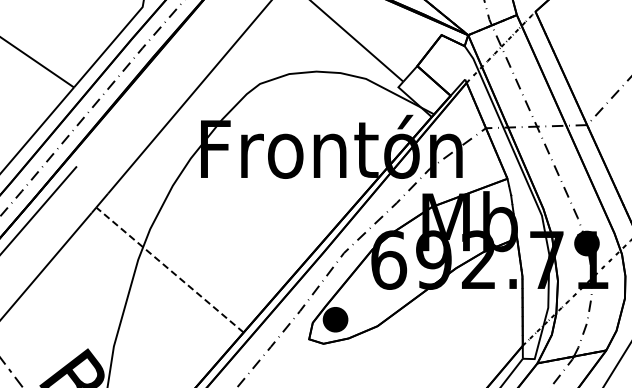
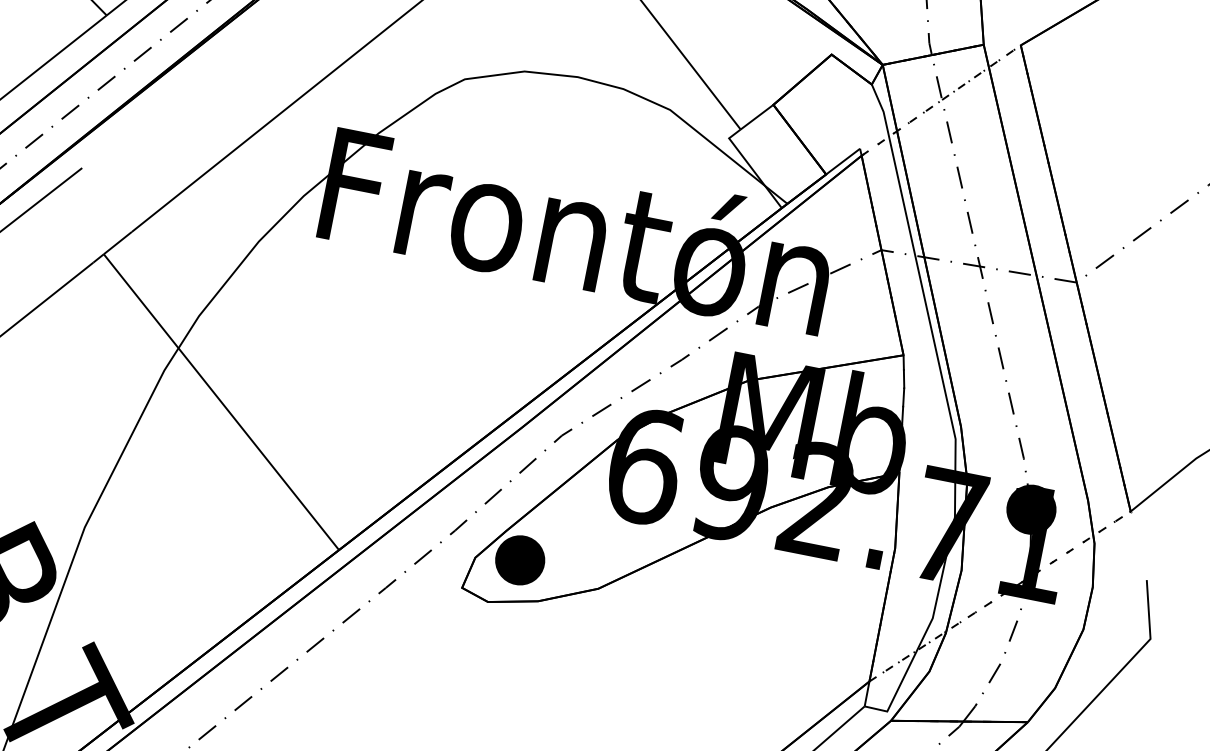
line: (170, 270) -> (222, 403), dashed -> solid

